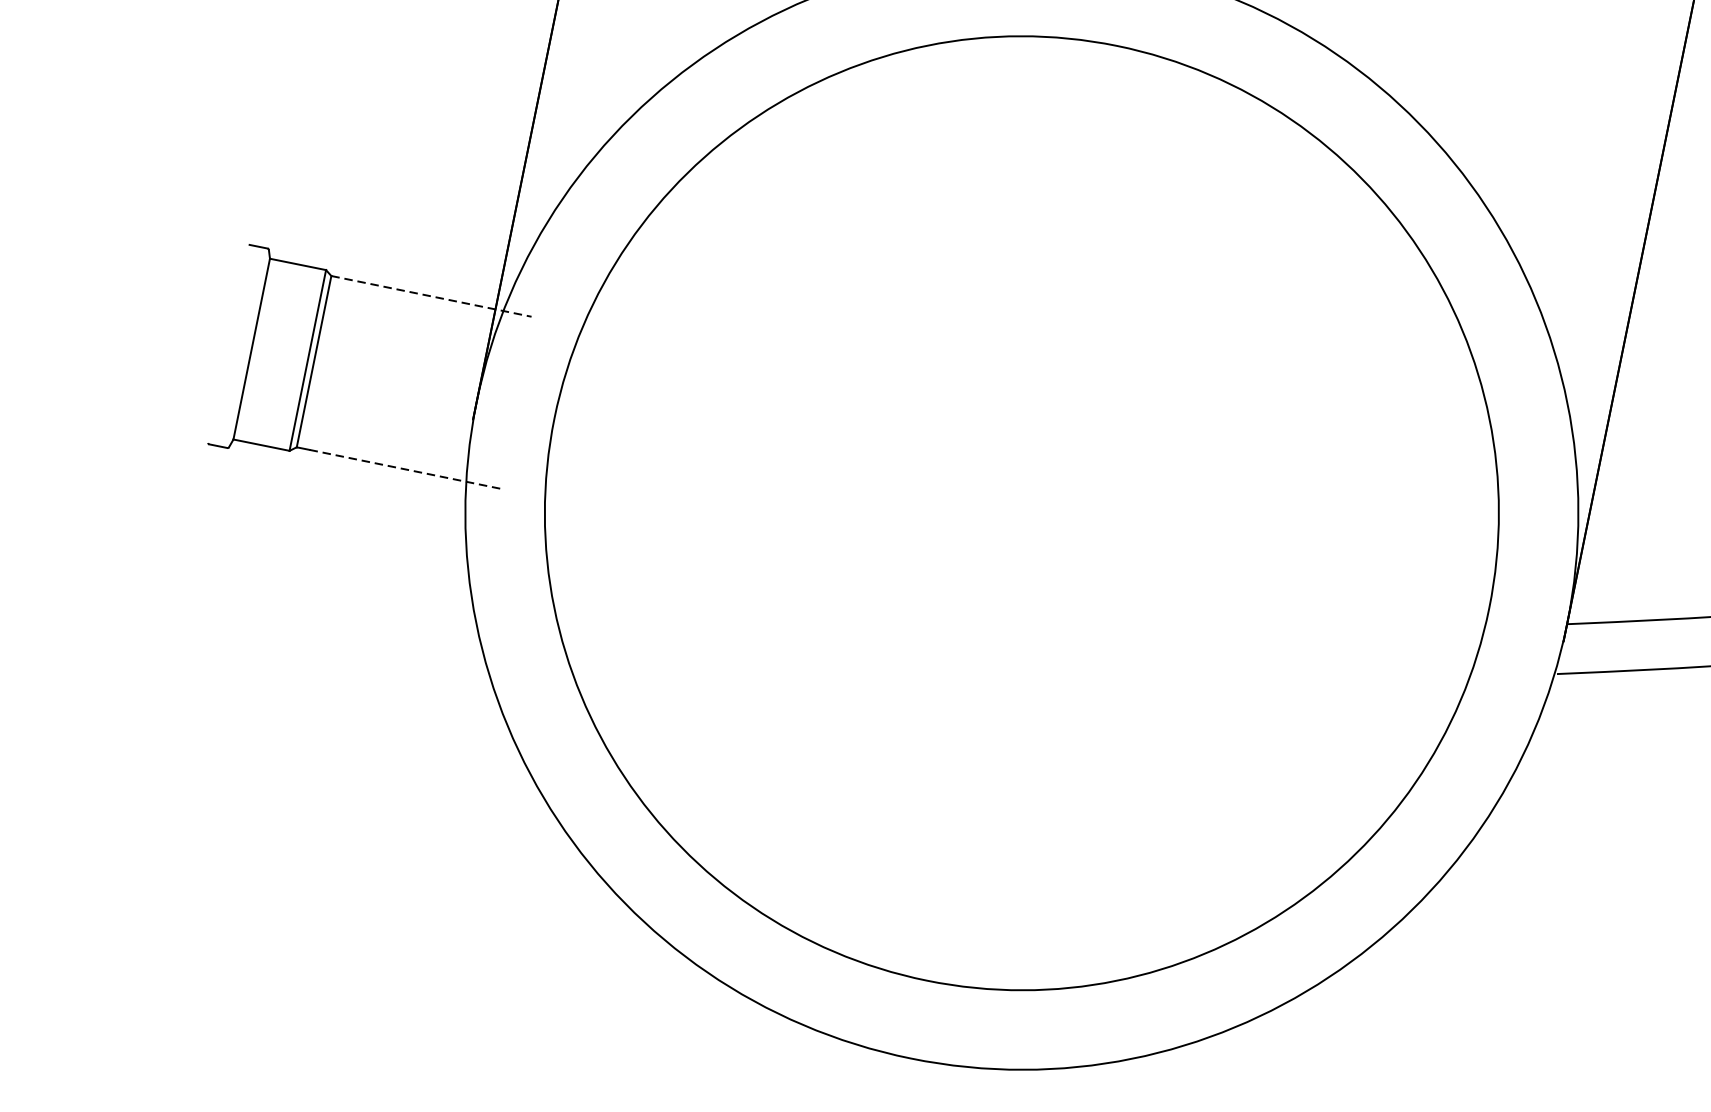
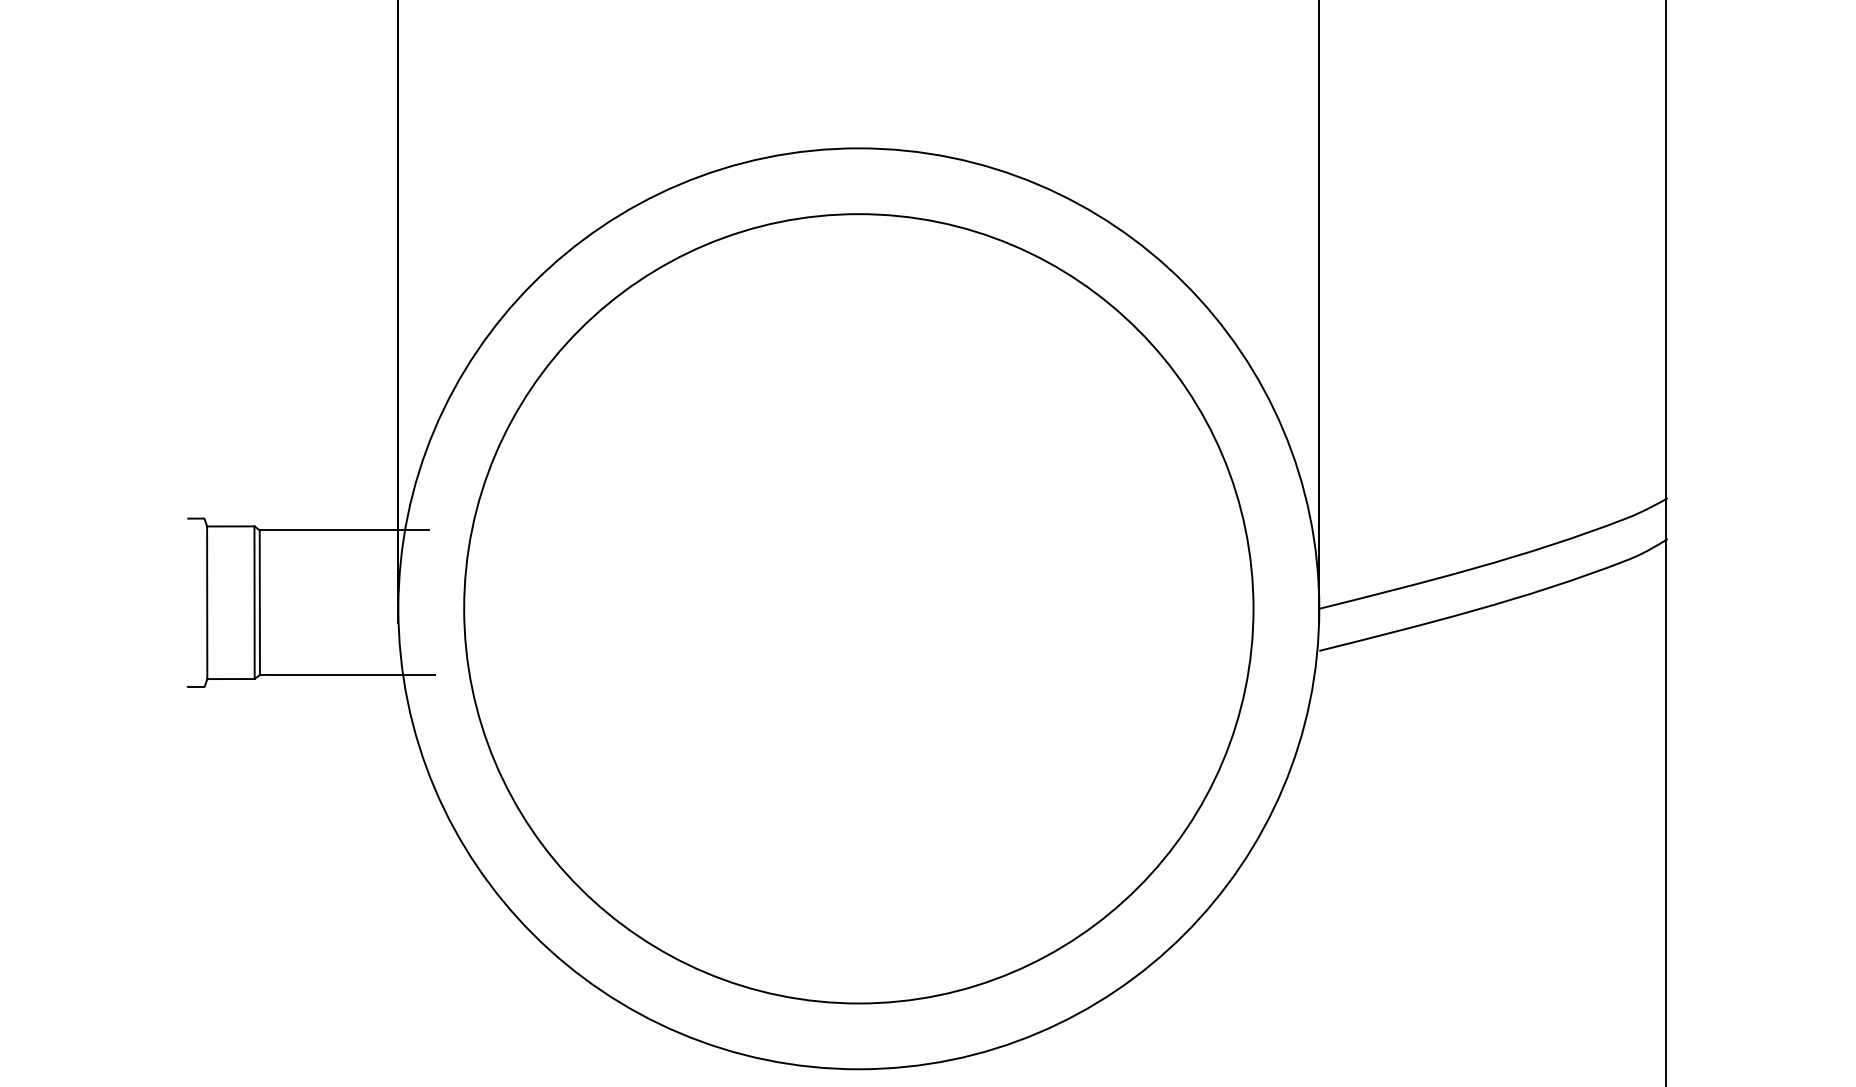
line: (431, 296) -> (344, 530), dashed -> solid
line: (407, 469) -> (353, 674), dashed -> solid

